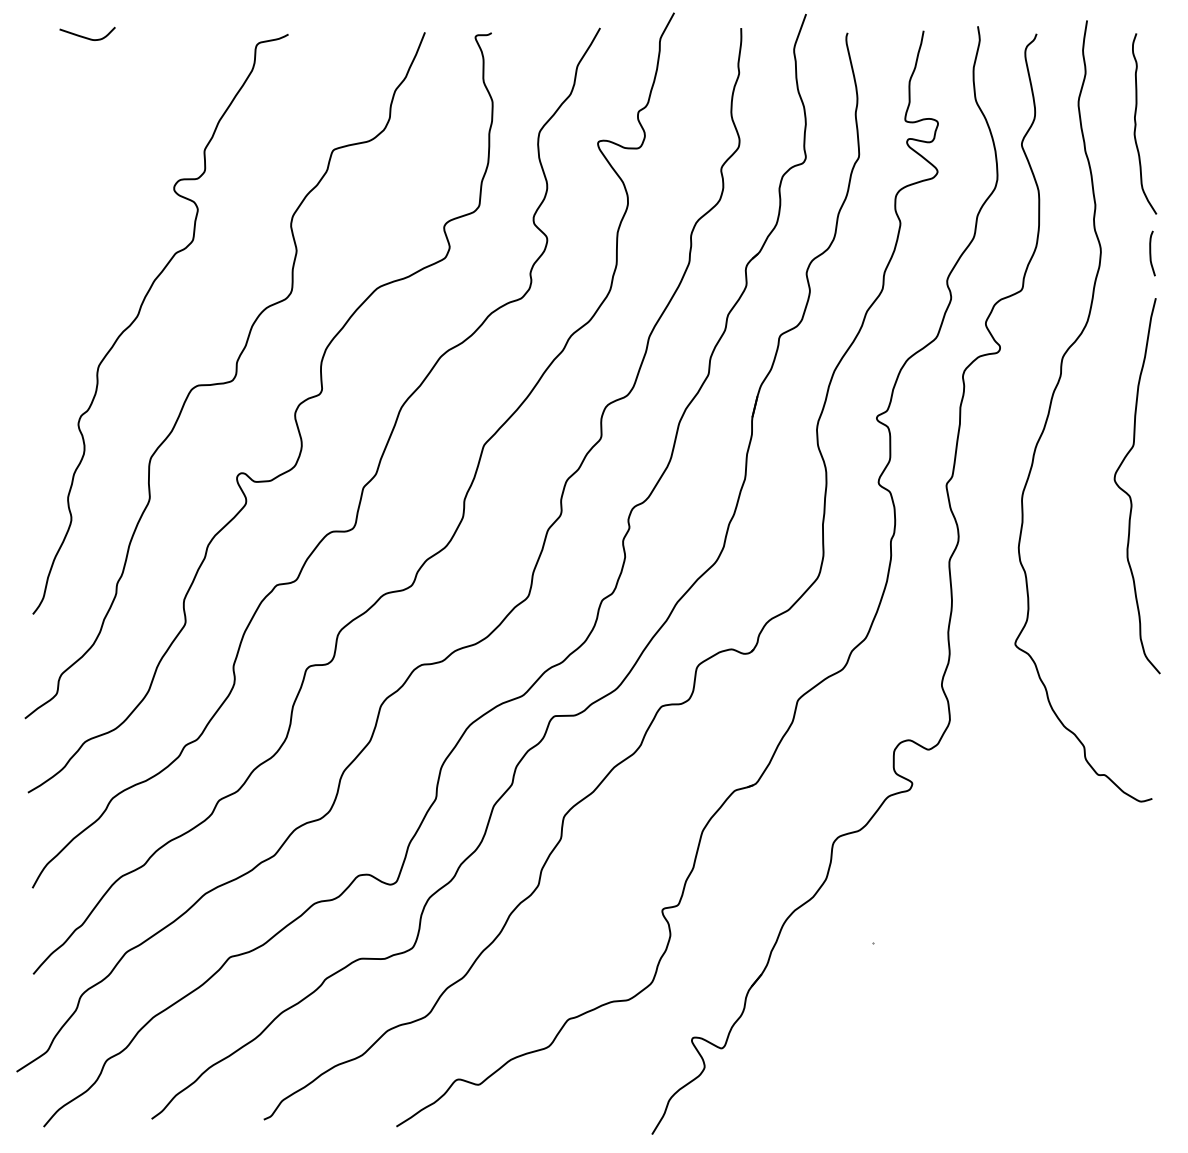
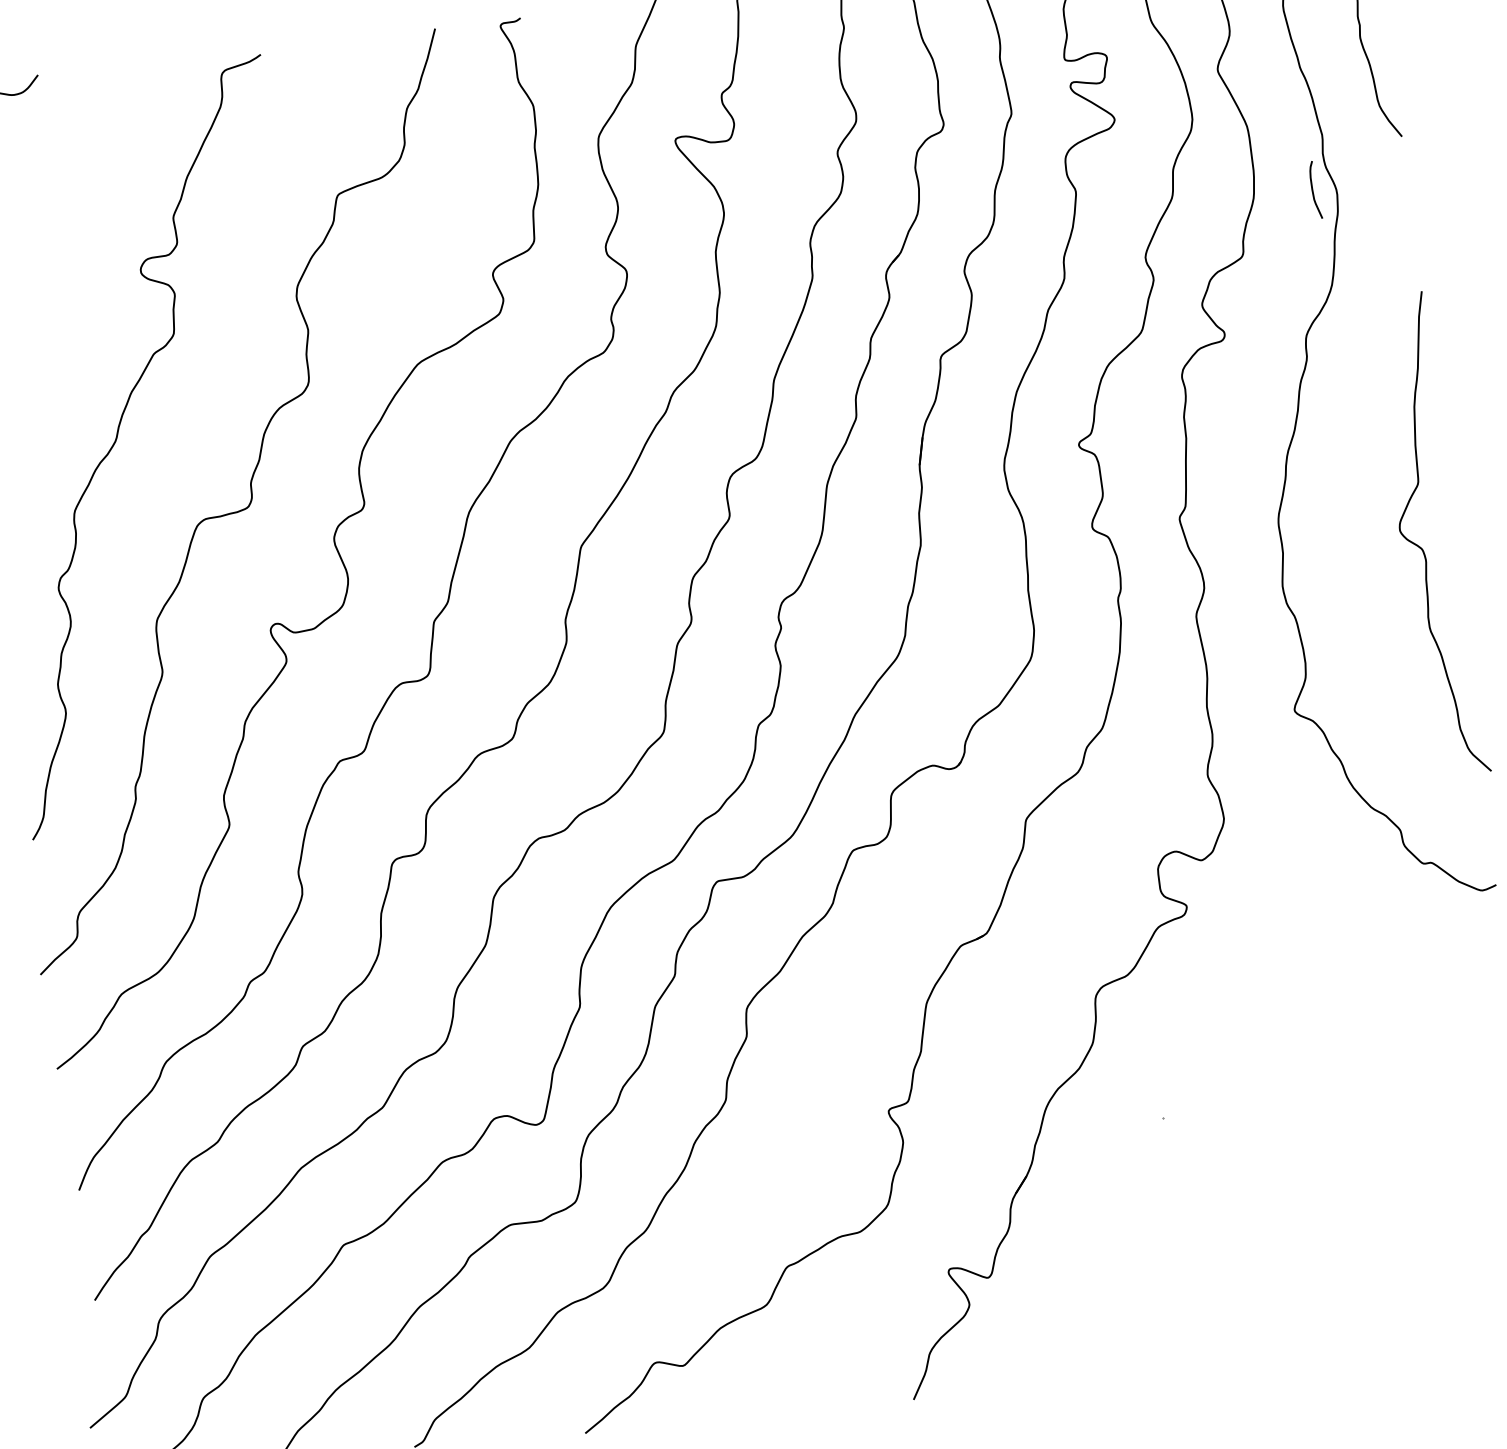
curve: (1151, 253) -> (1314, 190), moved
curve: (1128, 493) -> (1420, 545), moved

